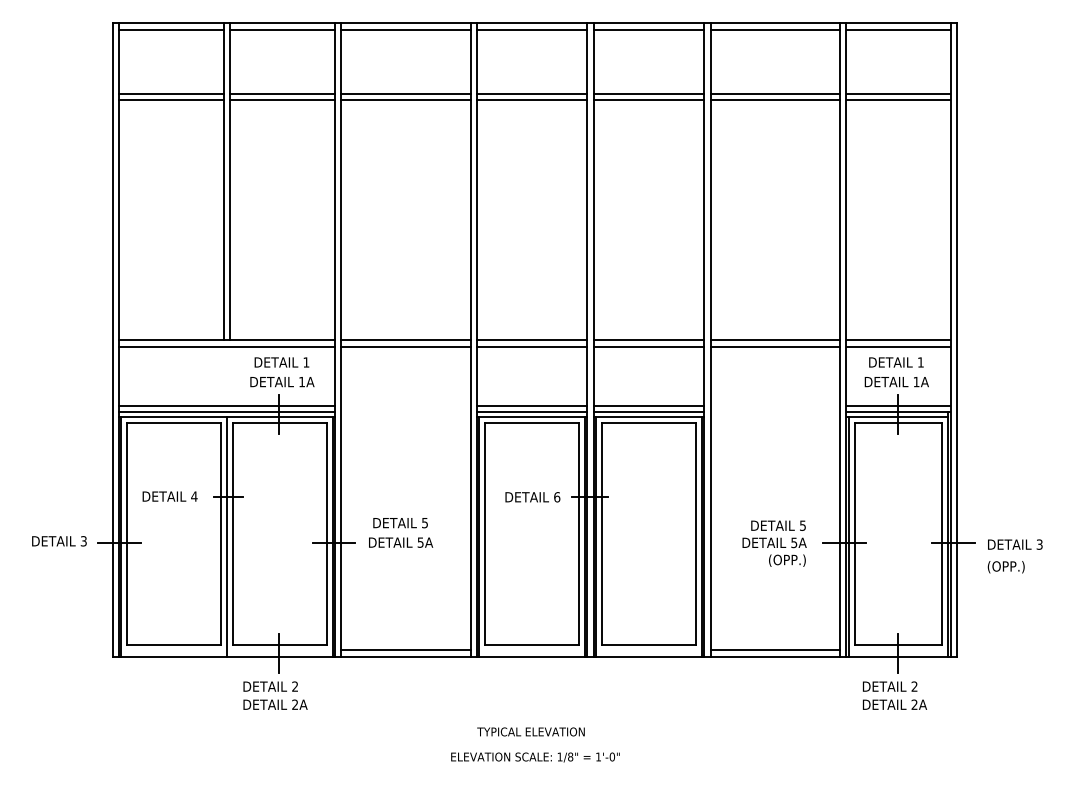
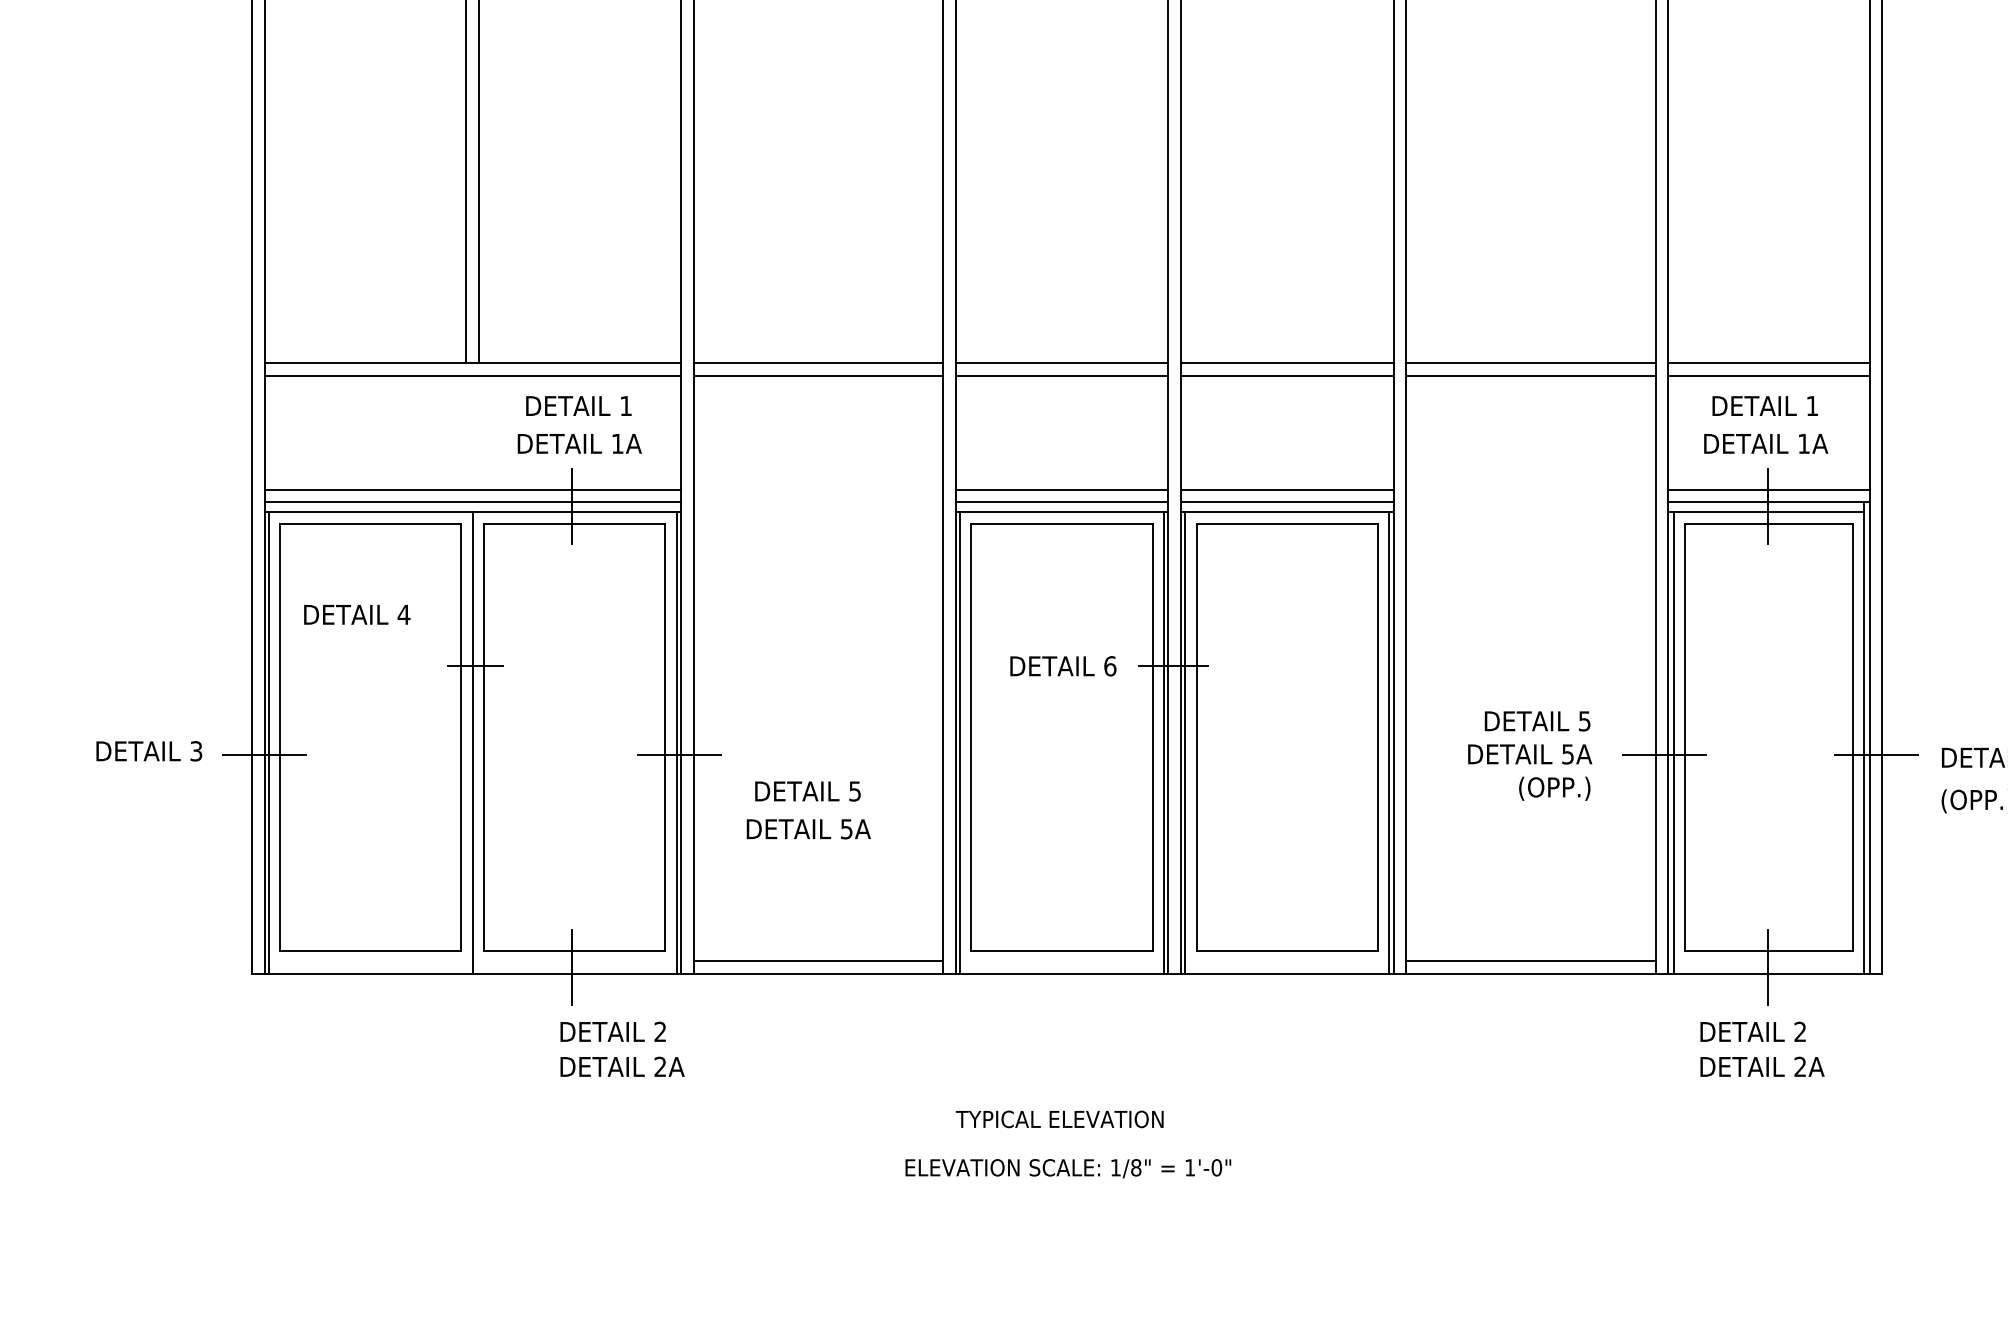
text: (169, 496) -> (355, 614), moved
text: (401, 532) -> (809, 809), moved
text: (275, 695) -> (622, 1049), moved

